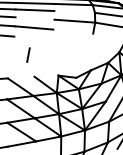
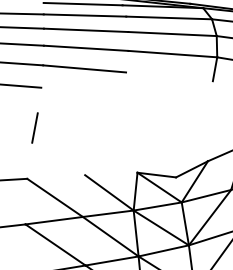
line: (74, 11) -> (172, 33), added
line: (34, 18) -> (85, 48), added
line: (28, 54) -> (35, 126), moved

